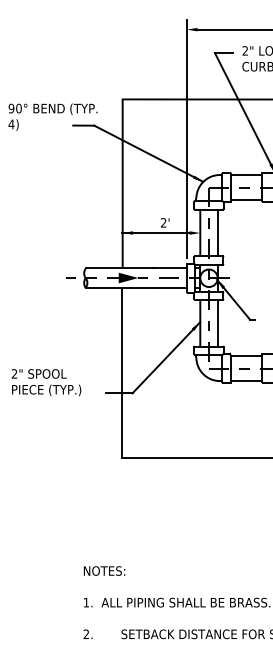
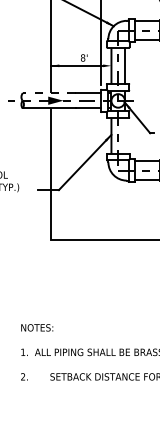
text: (163, 222) -> (82, 57), 2' -> 8'
line: (120, 268) -> (49, 93), solid -> dashed
line: (217, 323) -> (124, 135), removed

